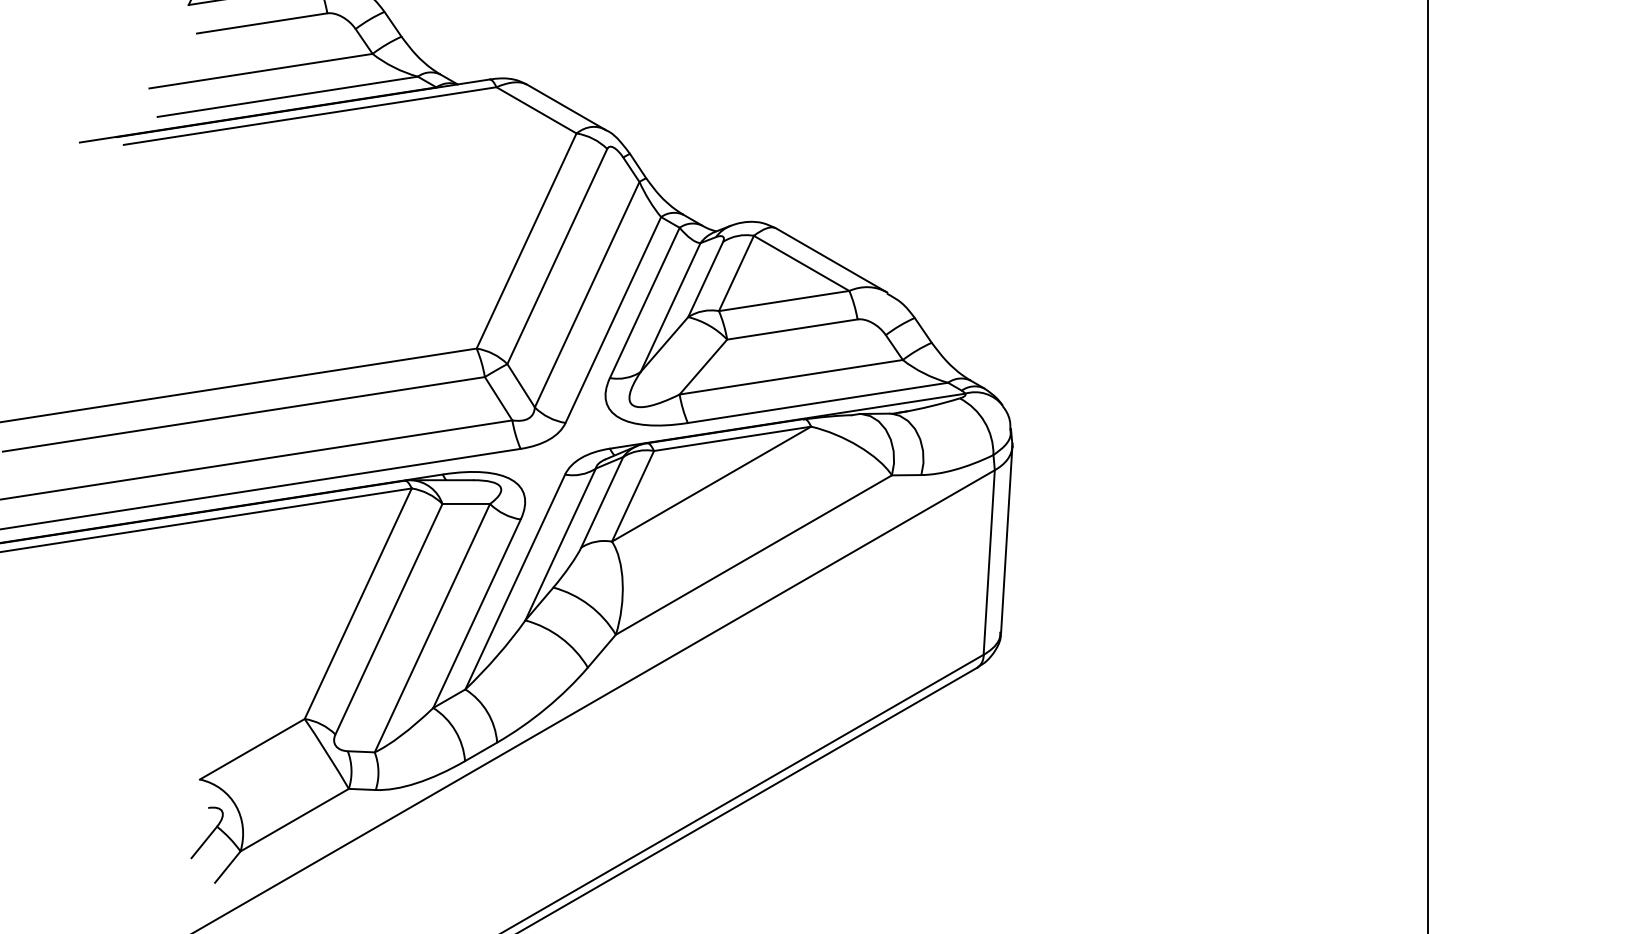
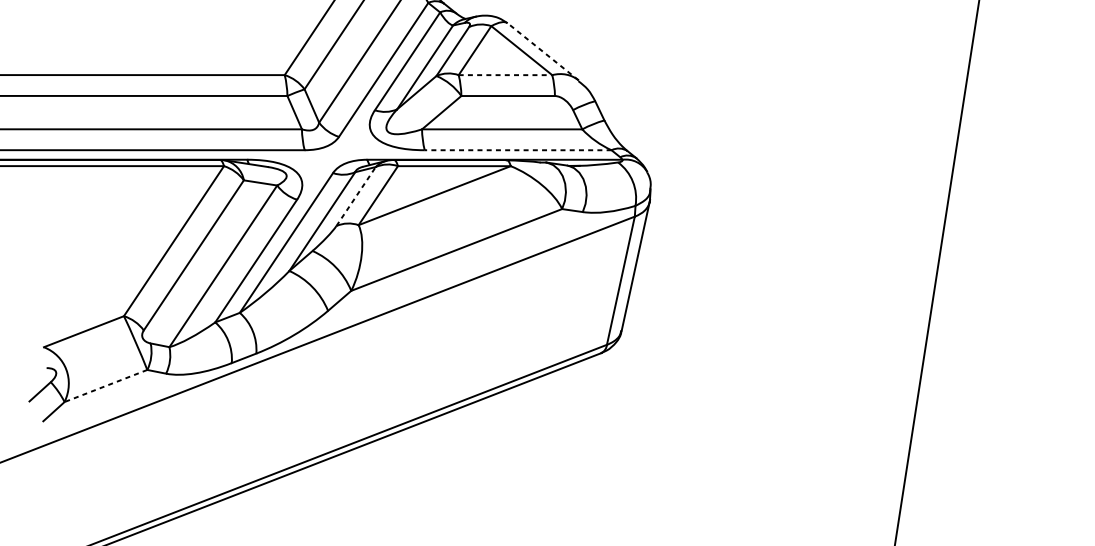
line: (831, 260) -> (543, 51), solid -> dashed
line: (784, 301) -> (505, 75), solid -> dashed
line: (818, 402) -> (518, 150), solid -> dashed
line: (602, 502) -> (356, 196), solid -> dashed
line: (294, 820) -> (105, 386), solid -> dashed

